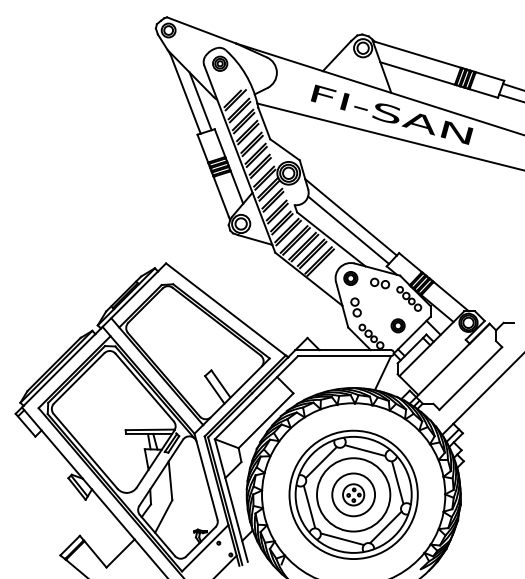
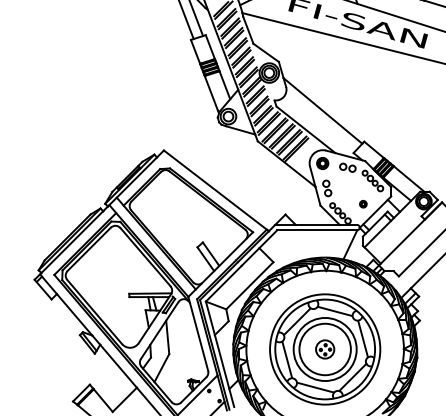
line: (348, 229) -> (320, 121), removed
part: (397, 325) -> (362, 203), size x0.6
circle: (353, 494) -> (325, 349), size x1.4

